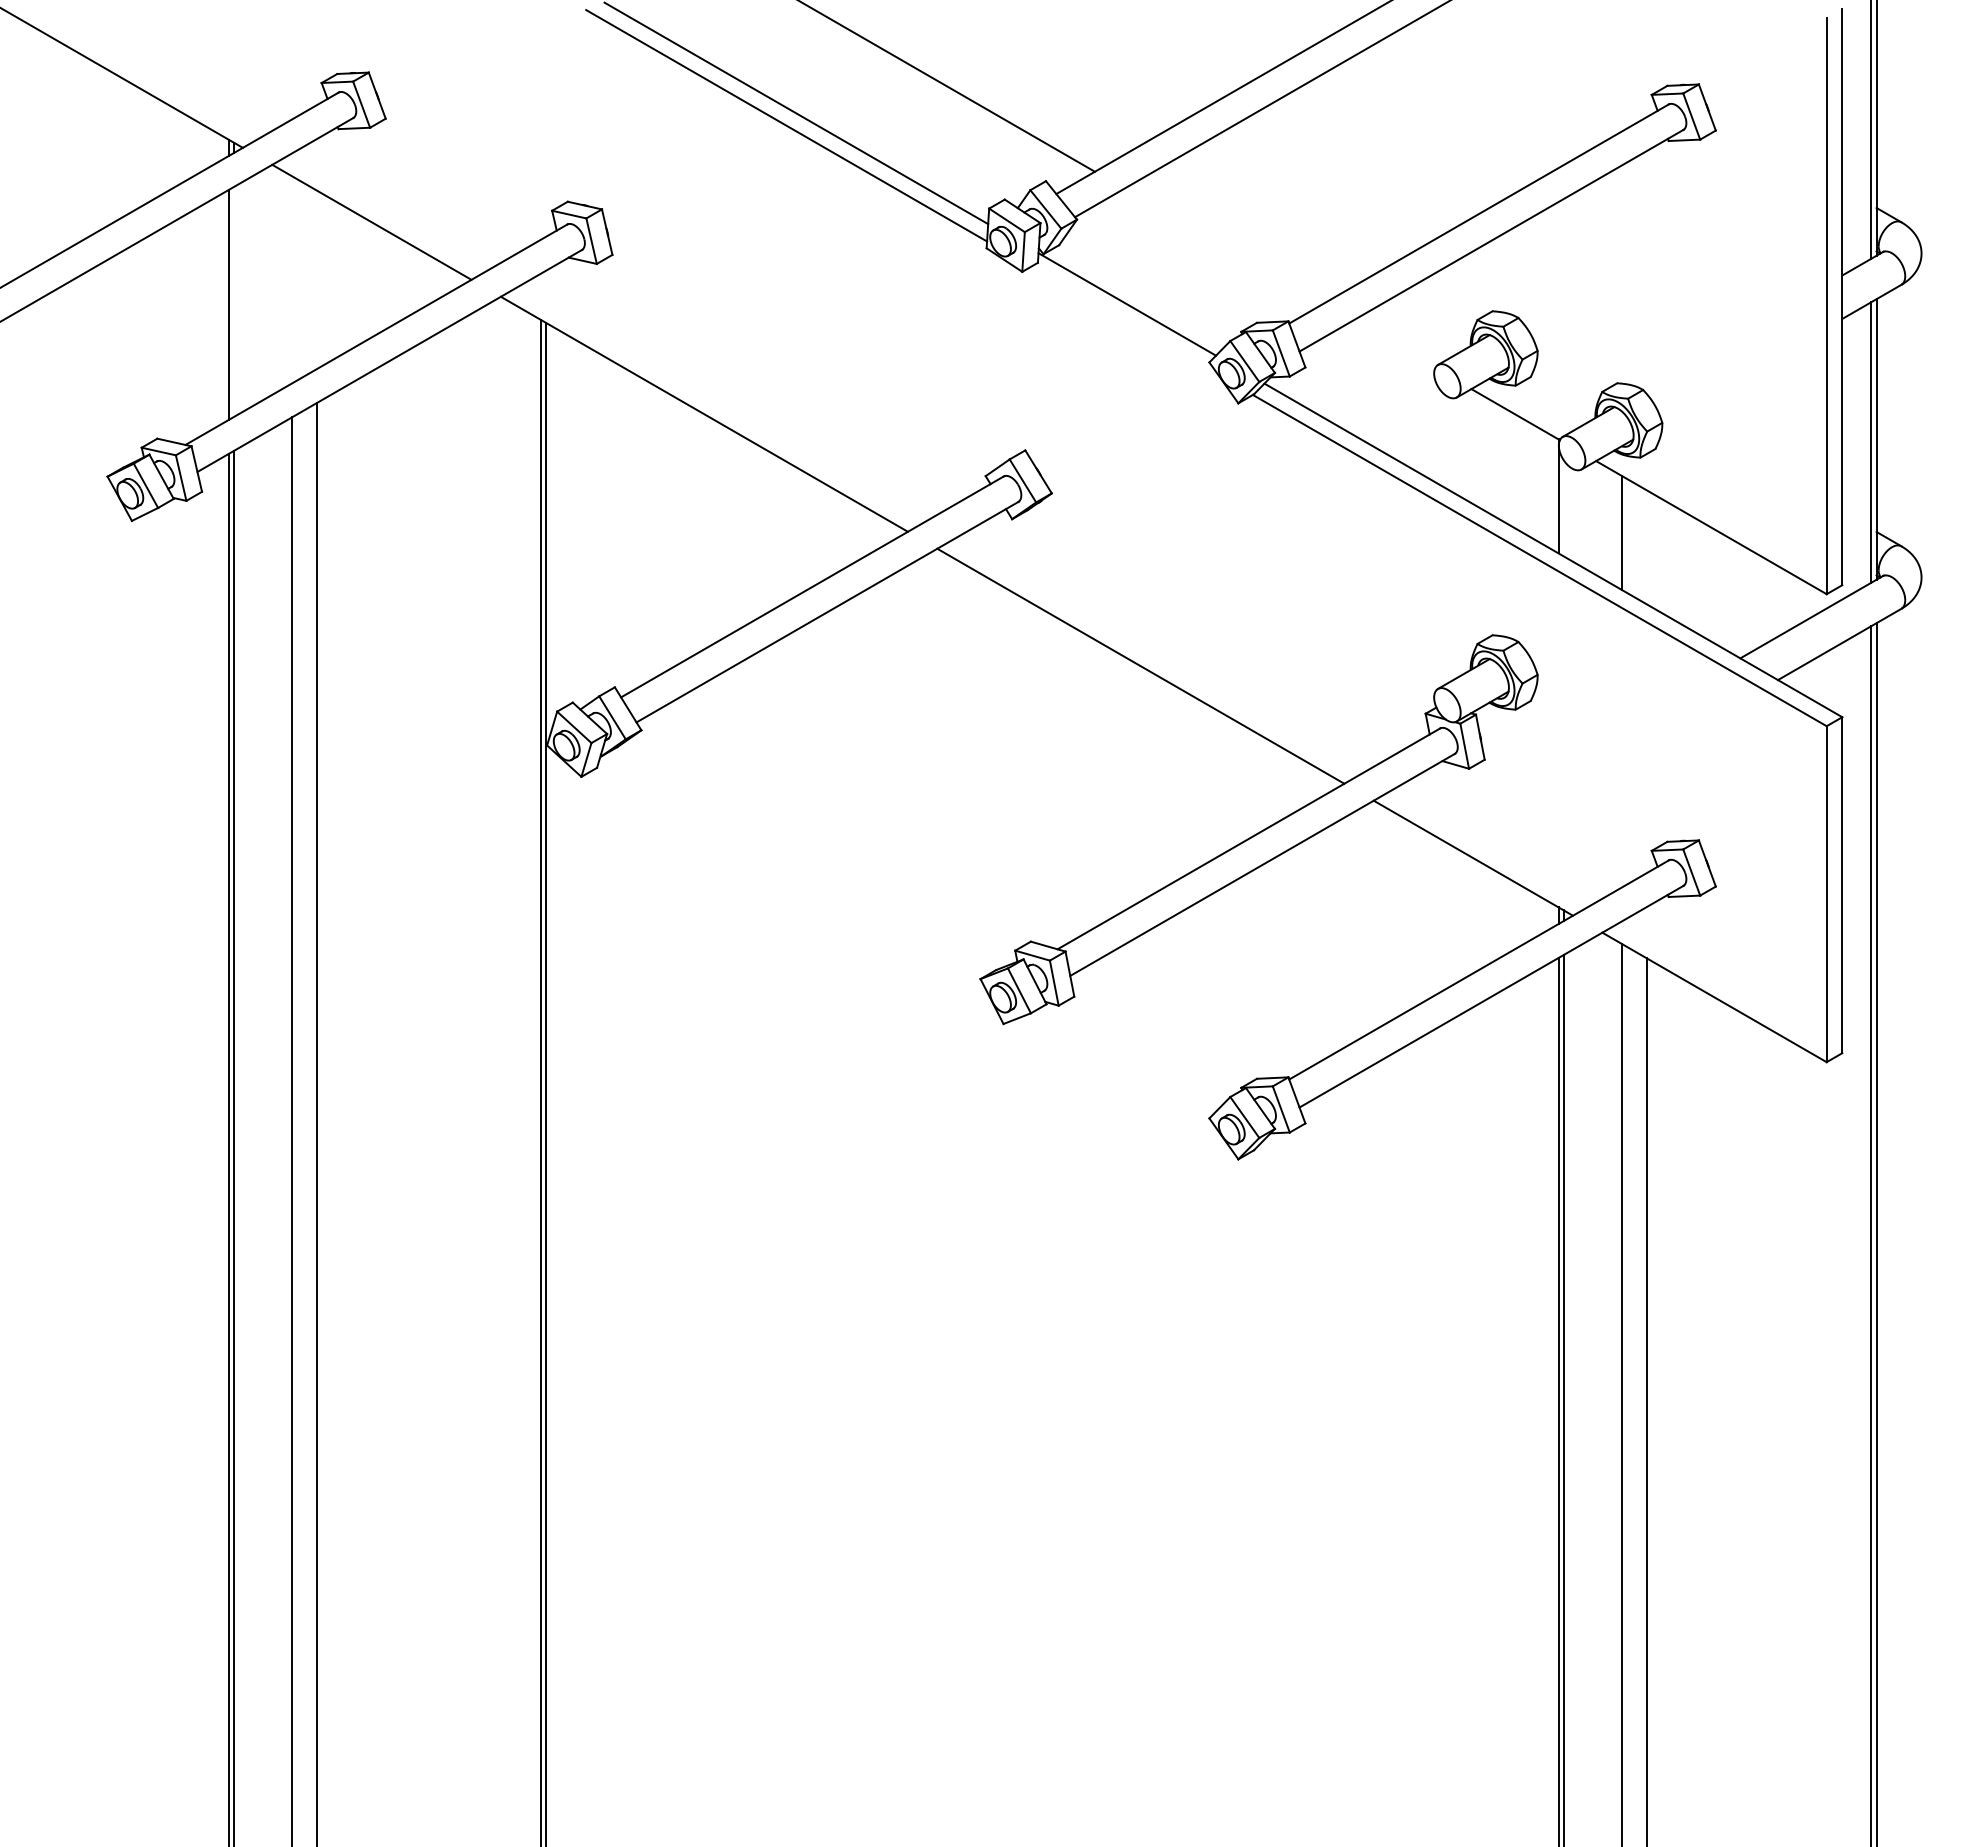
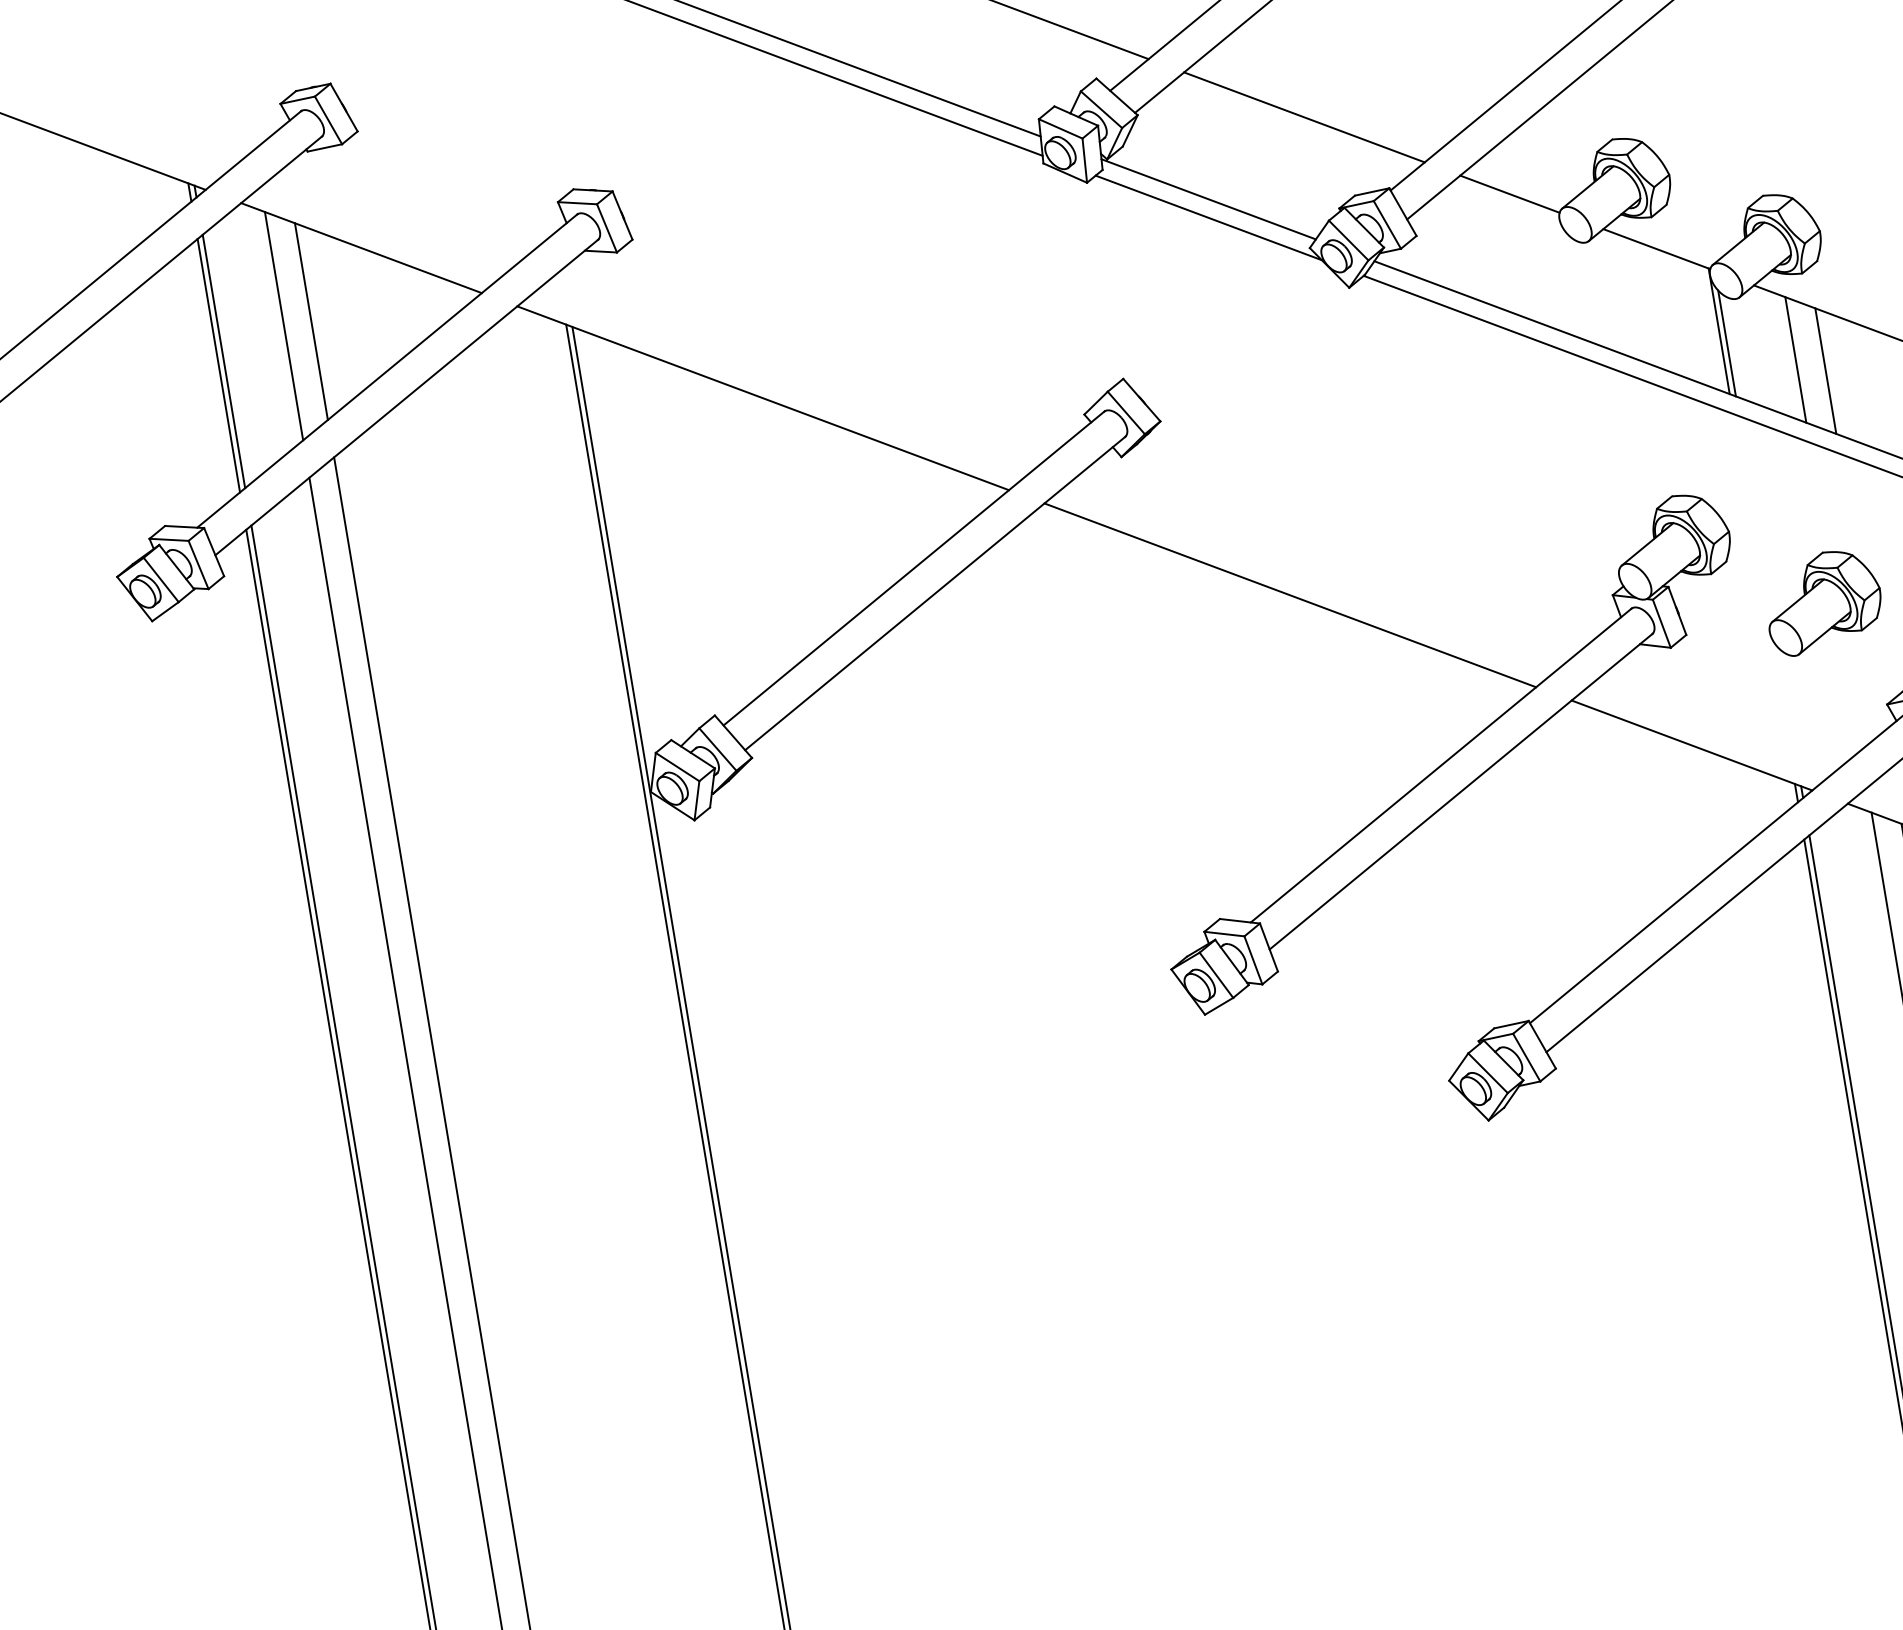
line: (1223, 245) -> (1303, 116), added
line: (291, 279) -> (283, 325), added
line: (316, 279) -> (311, 321), added
line: (233, 302) -> (223, 361), added
line: (1124, 320) -> (1208, 217), added
line: (1393, 344) -> (1509, 194), added
line: (1563, 508) -> (1726, 343), added
line: (1646, 547) -> (1825, 371), added
part: (1610, 750) -> (1823, 601), added

